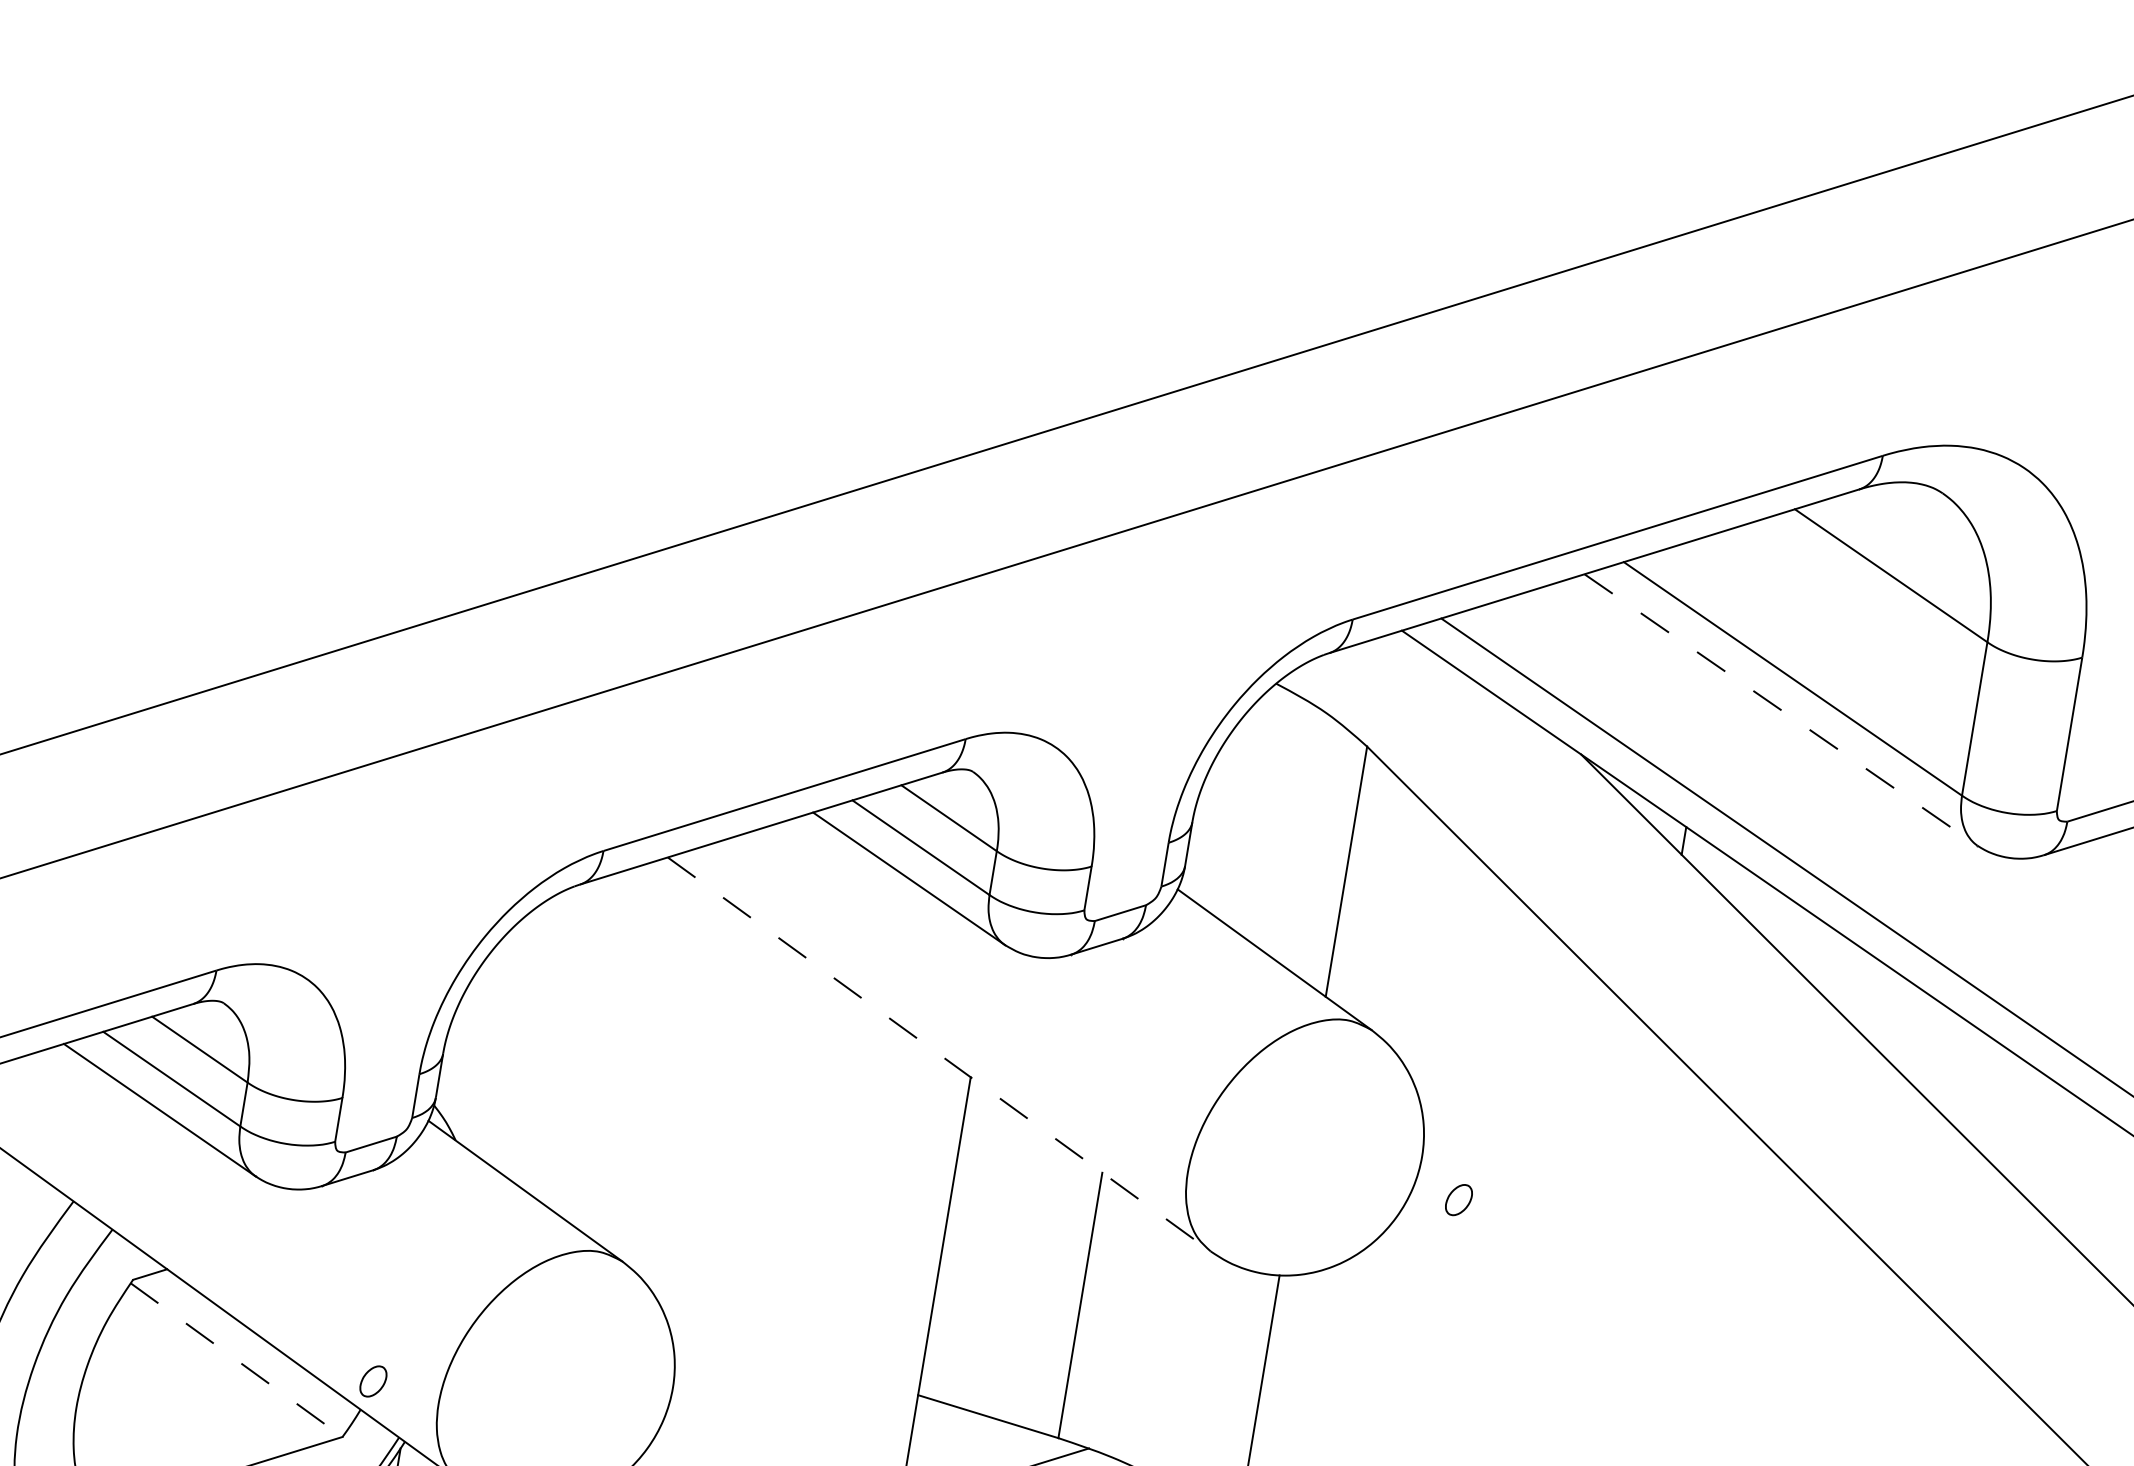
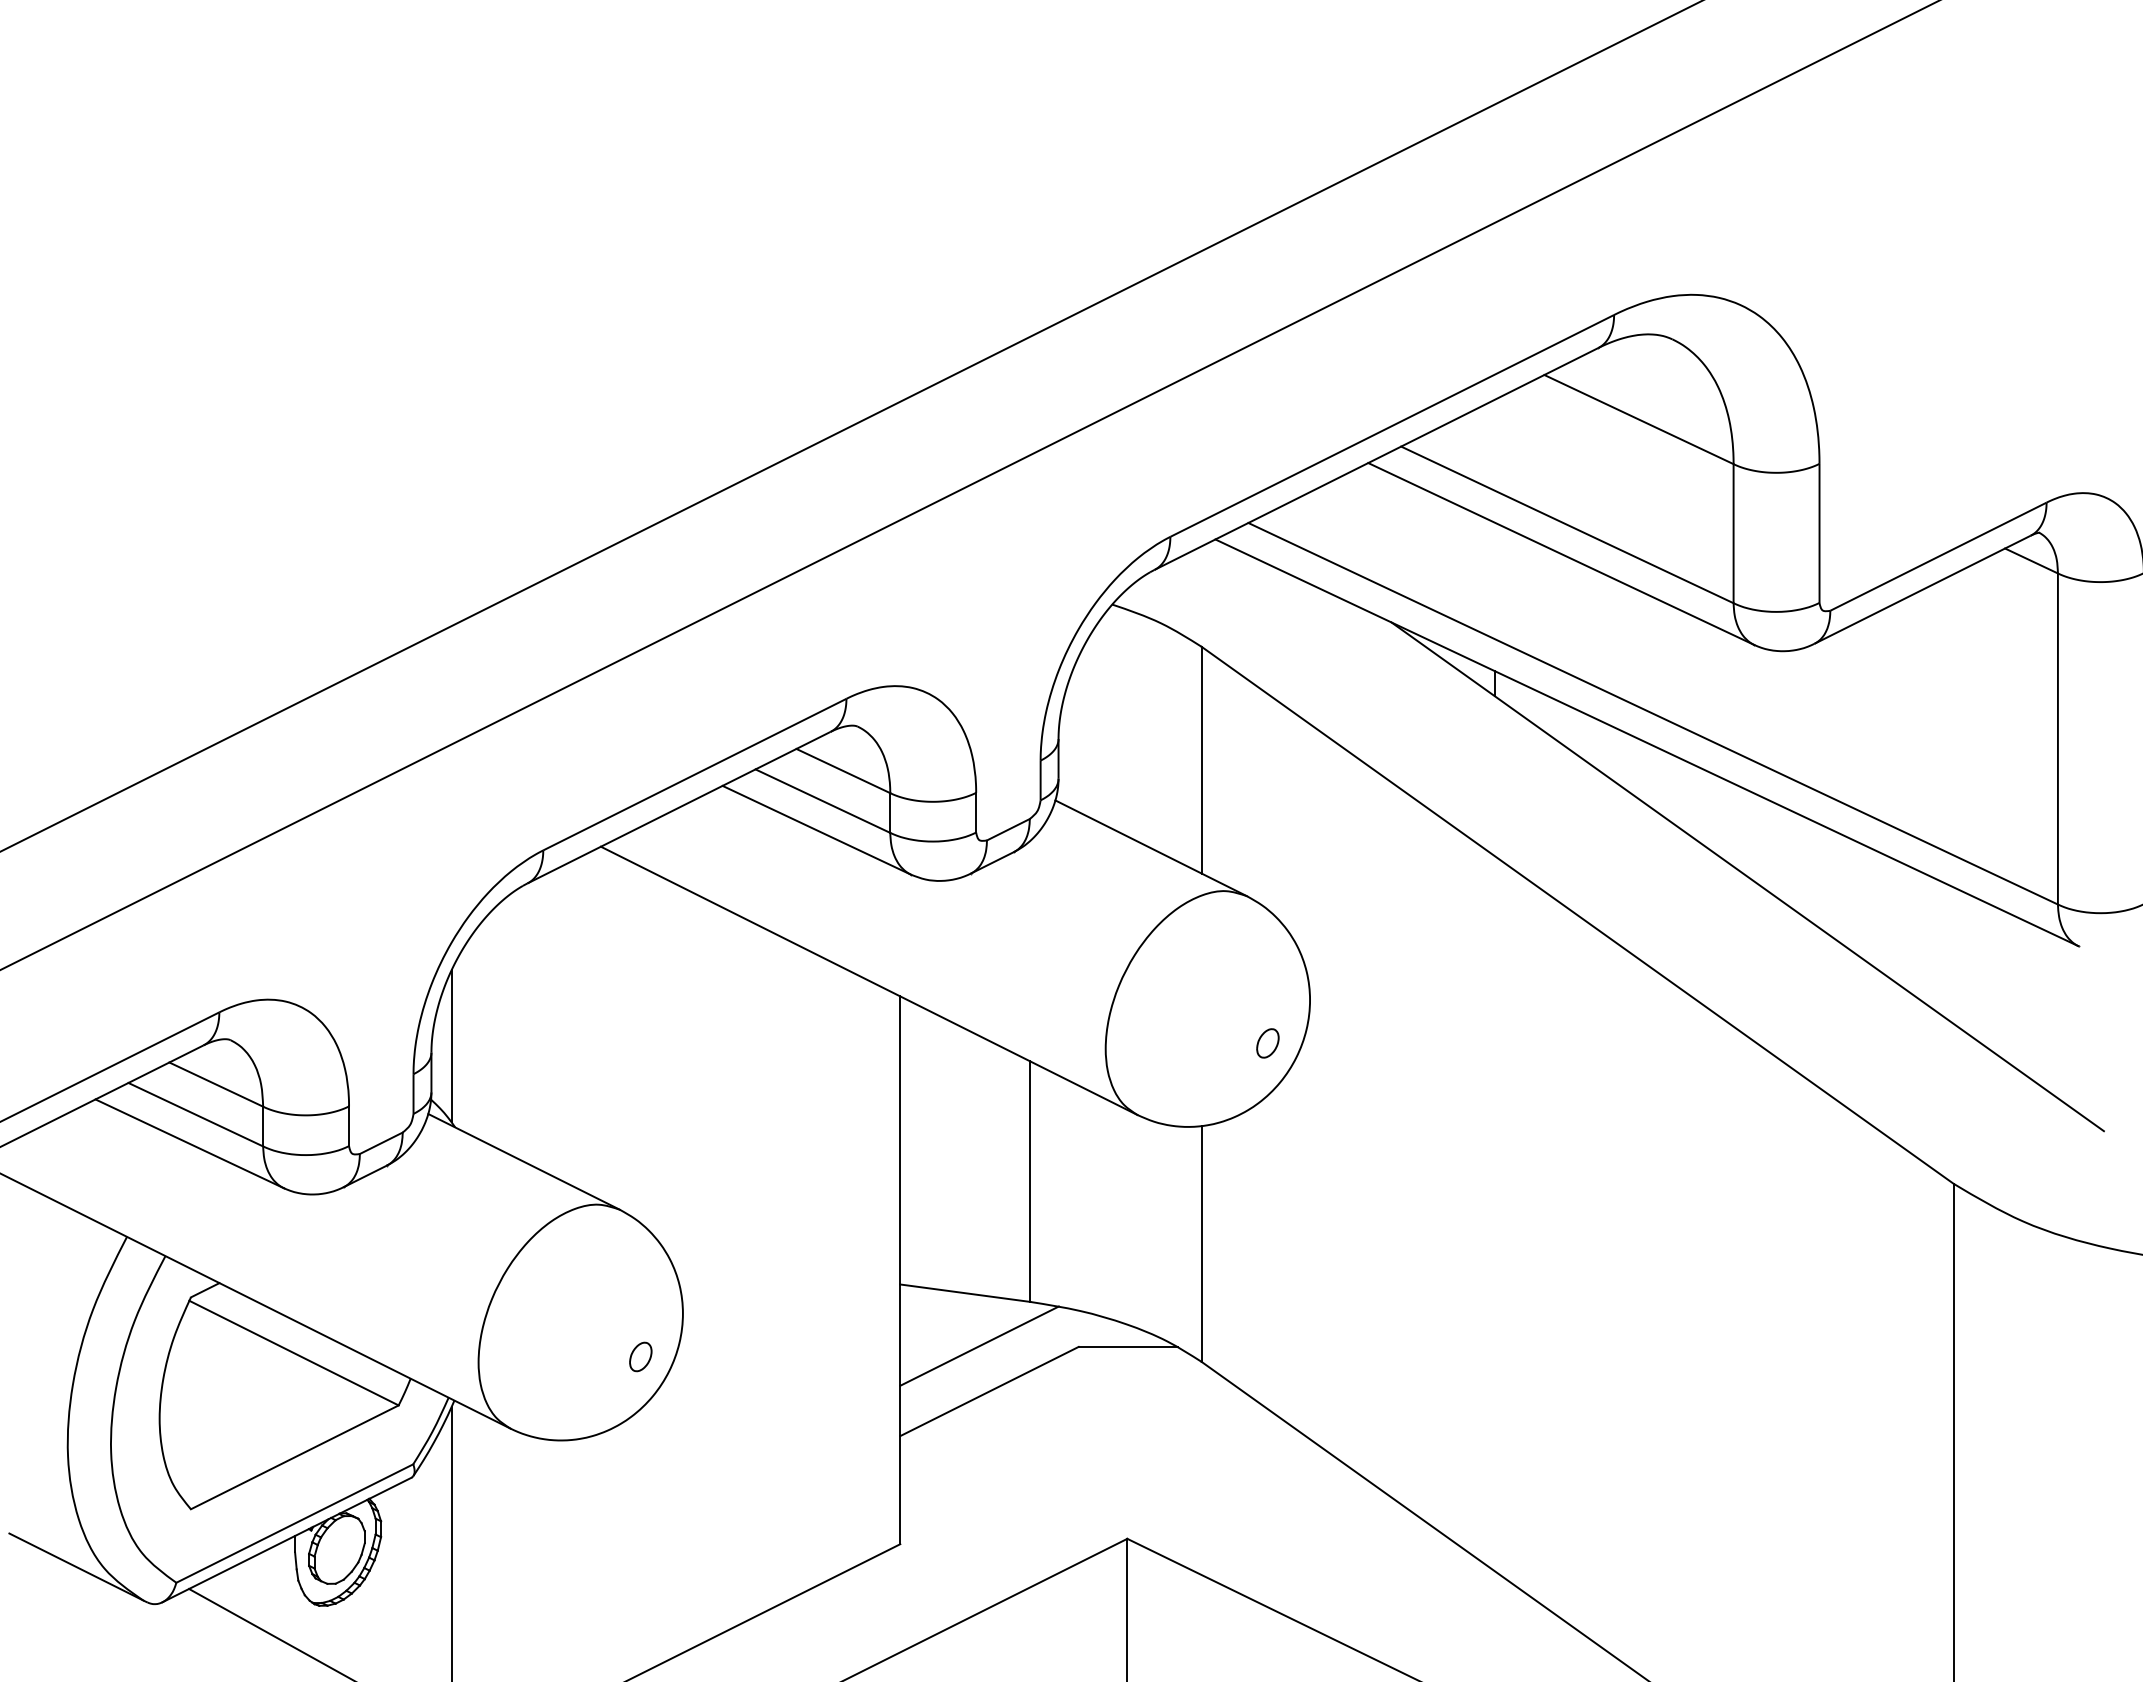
line: (1781, 710) -> (1561, 554), dashed -> solid
line: (466, 1050) -> (451, 1046), added
line: (939, 1054) -> (869, 980), dashed -> solid
part: (1458, 1200) -> (1267, 1043), moved
line: (237, 1360) -> (294, 1353), dashed -> solid
part: (373, 1380) -> (640, 1356), moved

